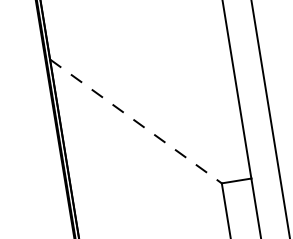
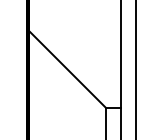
line: (136, 121) -> (67, 69), dashed -> solid

